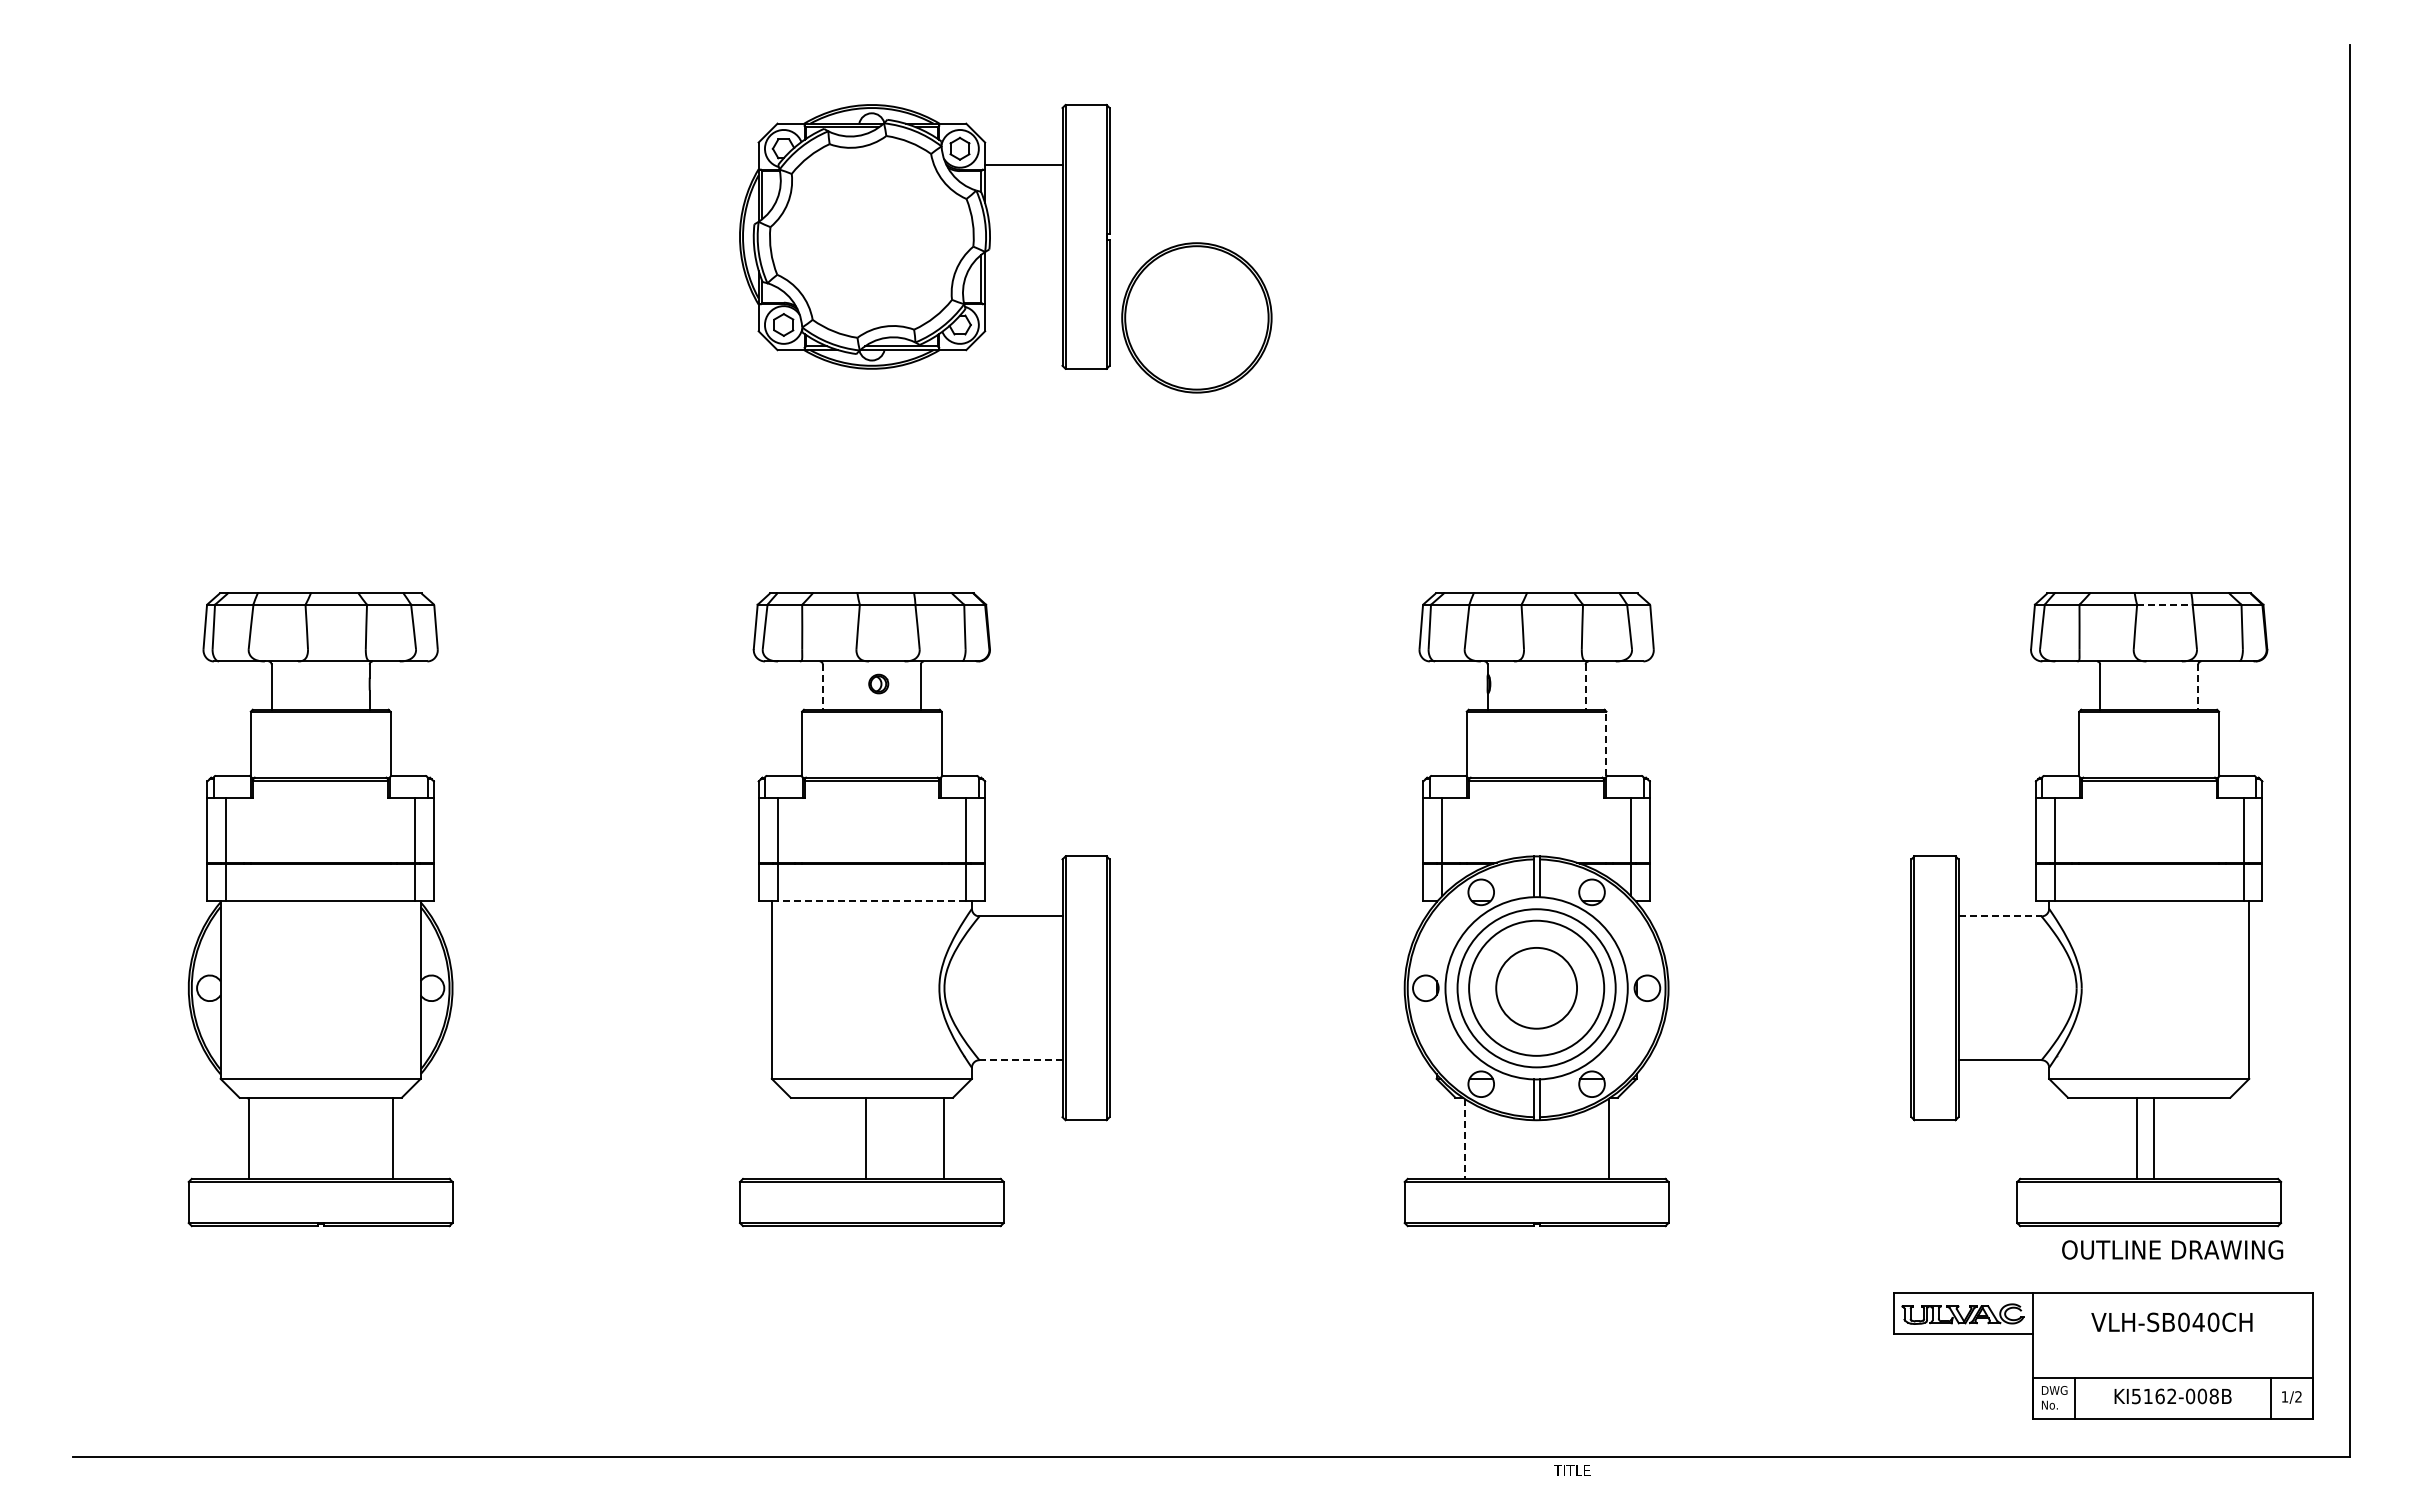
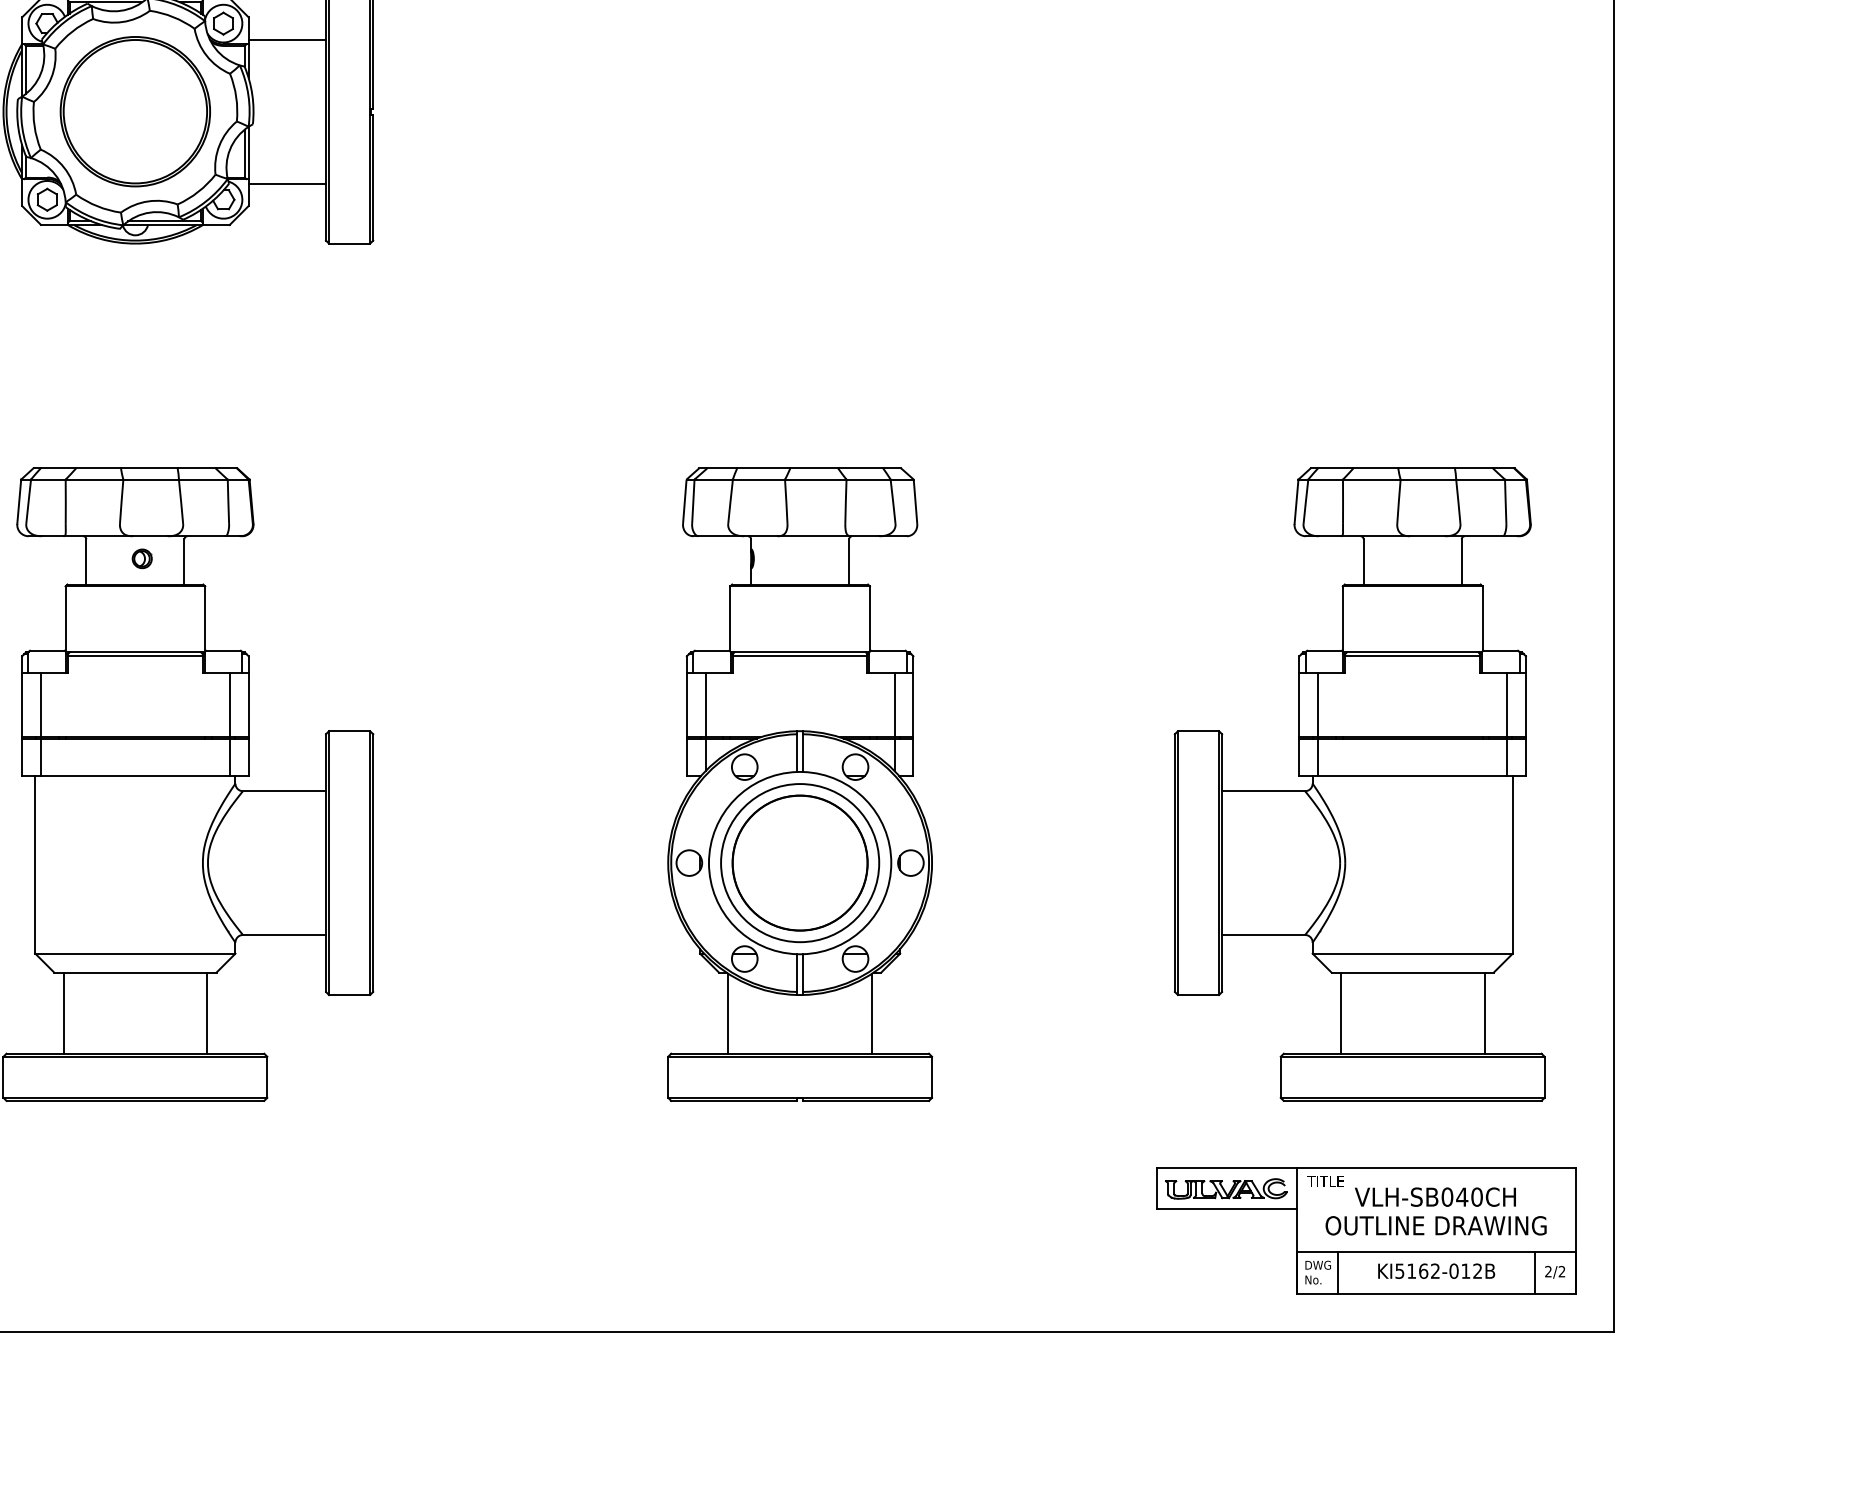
line: (1023, 308) -> (287, 183), added
part: (1196, 317) -> (135, 111), moved
line: (2164, 604) -> (1428, 479), dashed -> solid
line: (822, 687) -> (86, 562), dashed -> solid
line: (1585, 687) -> (849, 562), dashed -> solid
line: (2198, 687) -> (1462, 562), dashed -> solid
line: (1606, 743) -> (870, 618), dashed -> solid
line: (871, 901) -> (135, 776), dashed -> solid
line: (2000, 916) -> (1264, 791), dashed -> solid
circle: (1536, 987) -> (800, 862), size x1.67
line: (1021, 1060) -> (285, 935), dashed -> solid
line: (866, 1137) -> (64, 1012), moved
line: (2137, 1137) -> (1341, 1012), moved
line: (2154, 1137) -> (1485, 1012), moved
line: (1464, 1139) -> (728, 1014), dashed -> solid
text: (2172, 1249) -> (1436, 1225), moved
text: (2207, 1396) -> (1471, 1271), KI5162-008B -> KI5162-012B
text: (2284, 1396) -> (1548, 1271), 1/2 -> 2/2
text: (1572, 1470) -> (1326, 1181), moved

